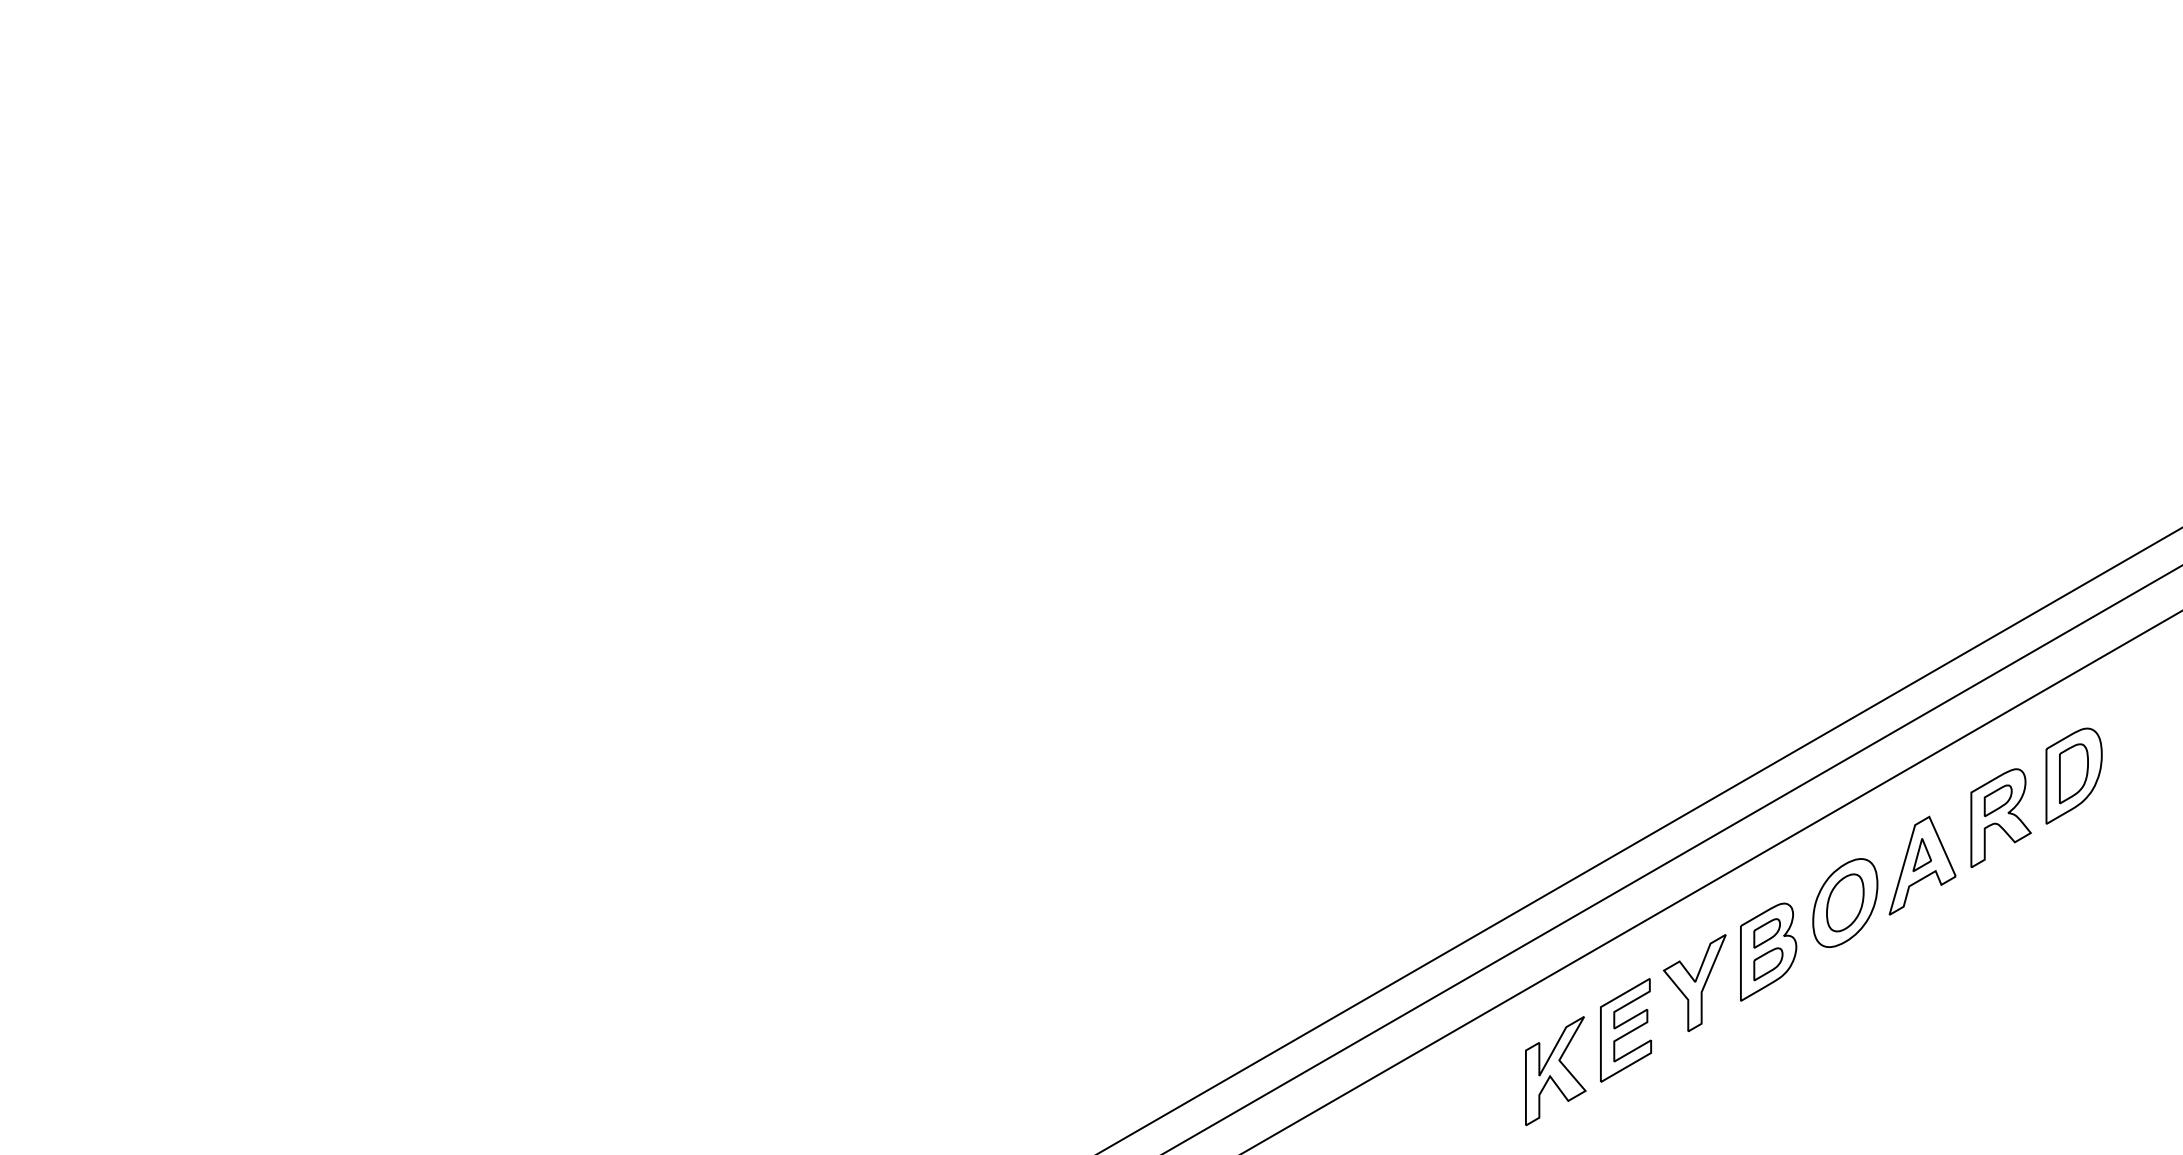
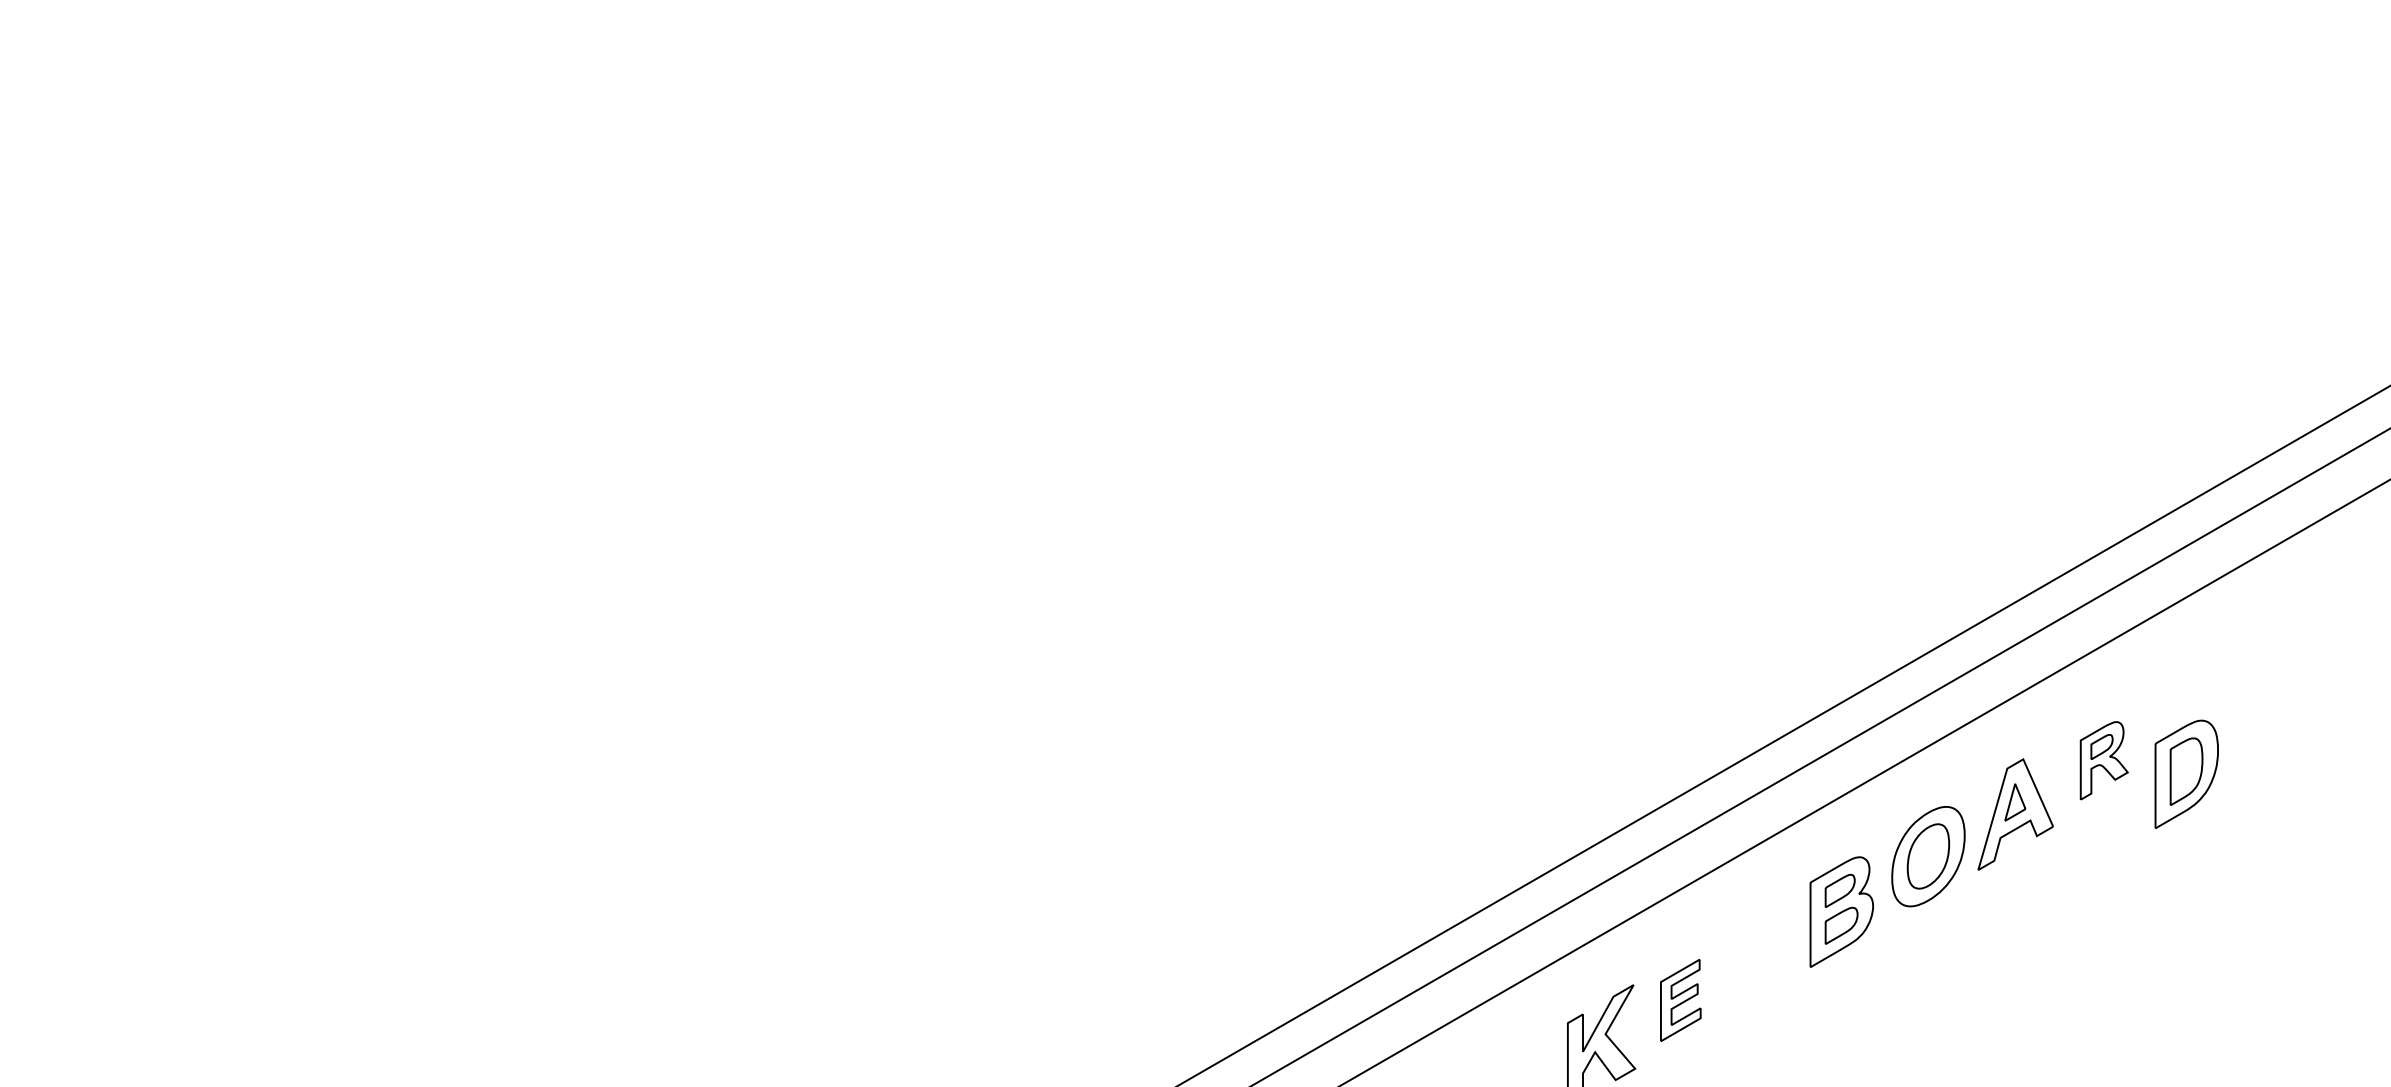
part: (2073, 775) -> (2186, 773), moved
part: (2000, 817) -> (2103, 760), size x0.7
part: (1694, 982) -> (1758, 946), removed
part: (1625, 1030) -> (1680, 1000), size x0.7

